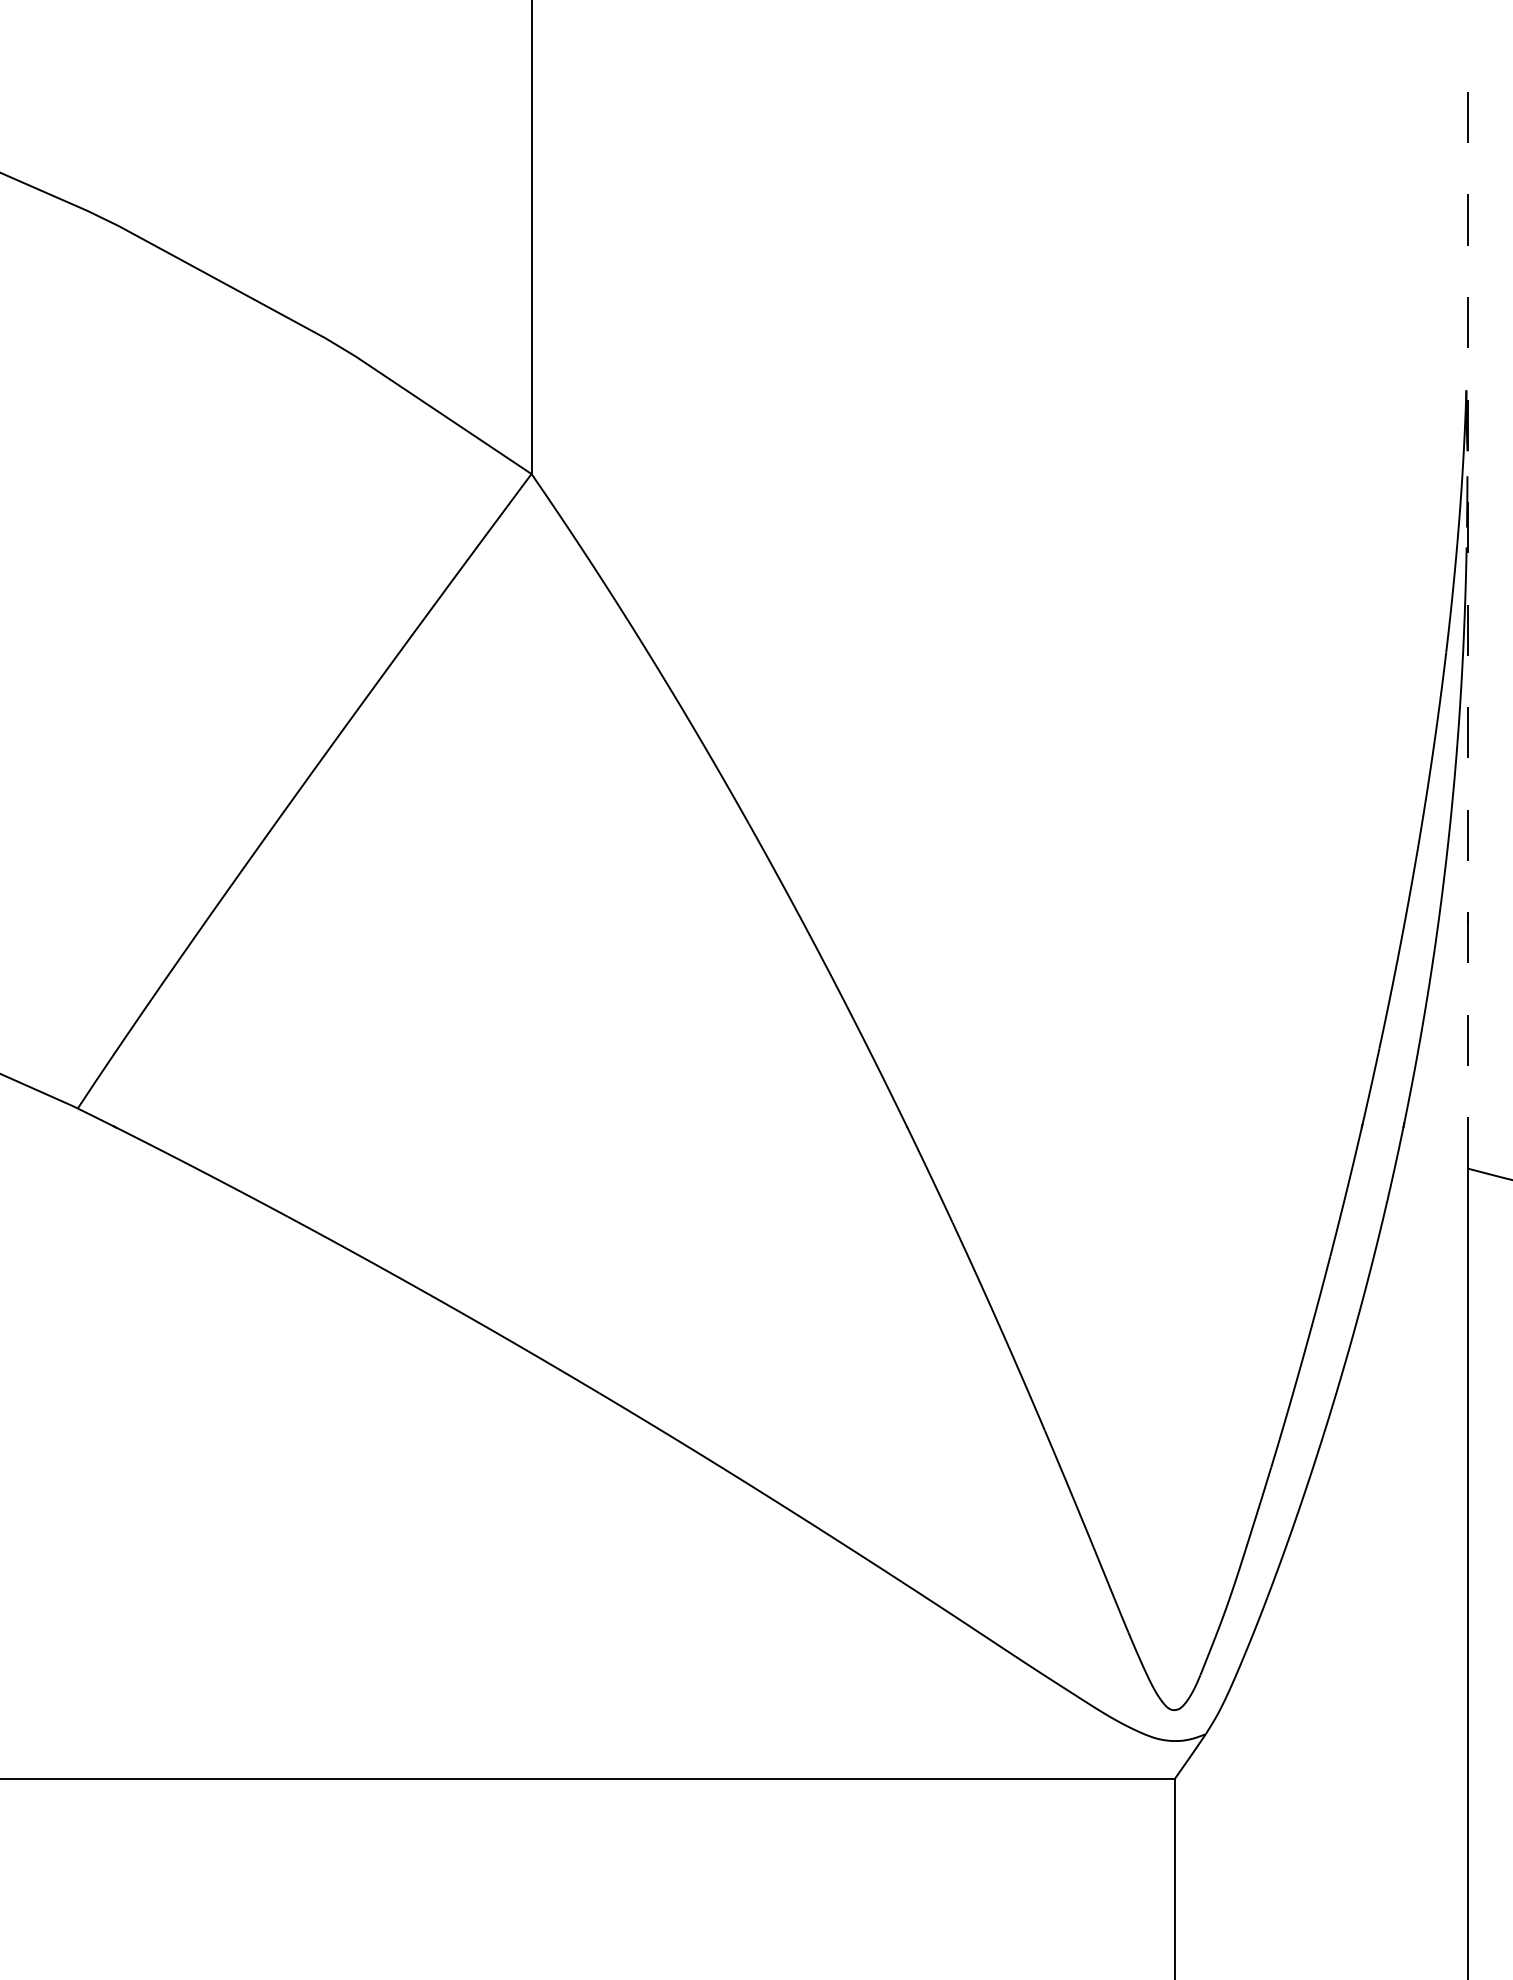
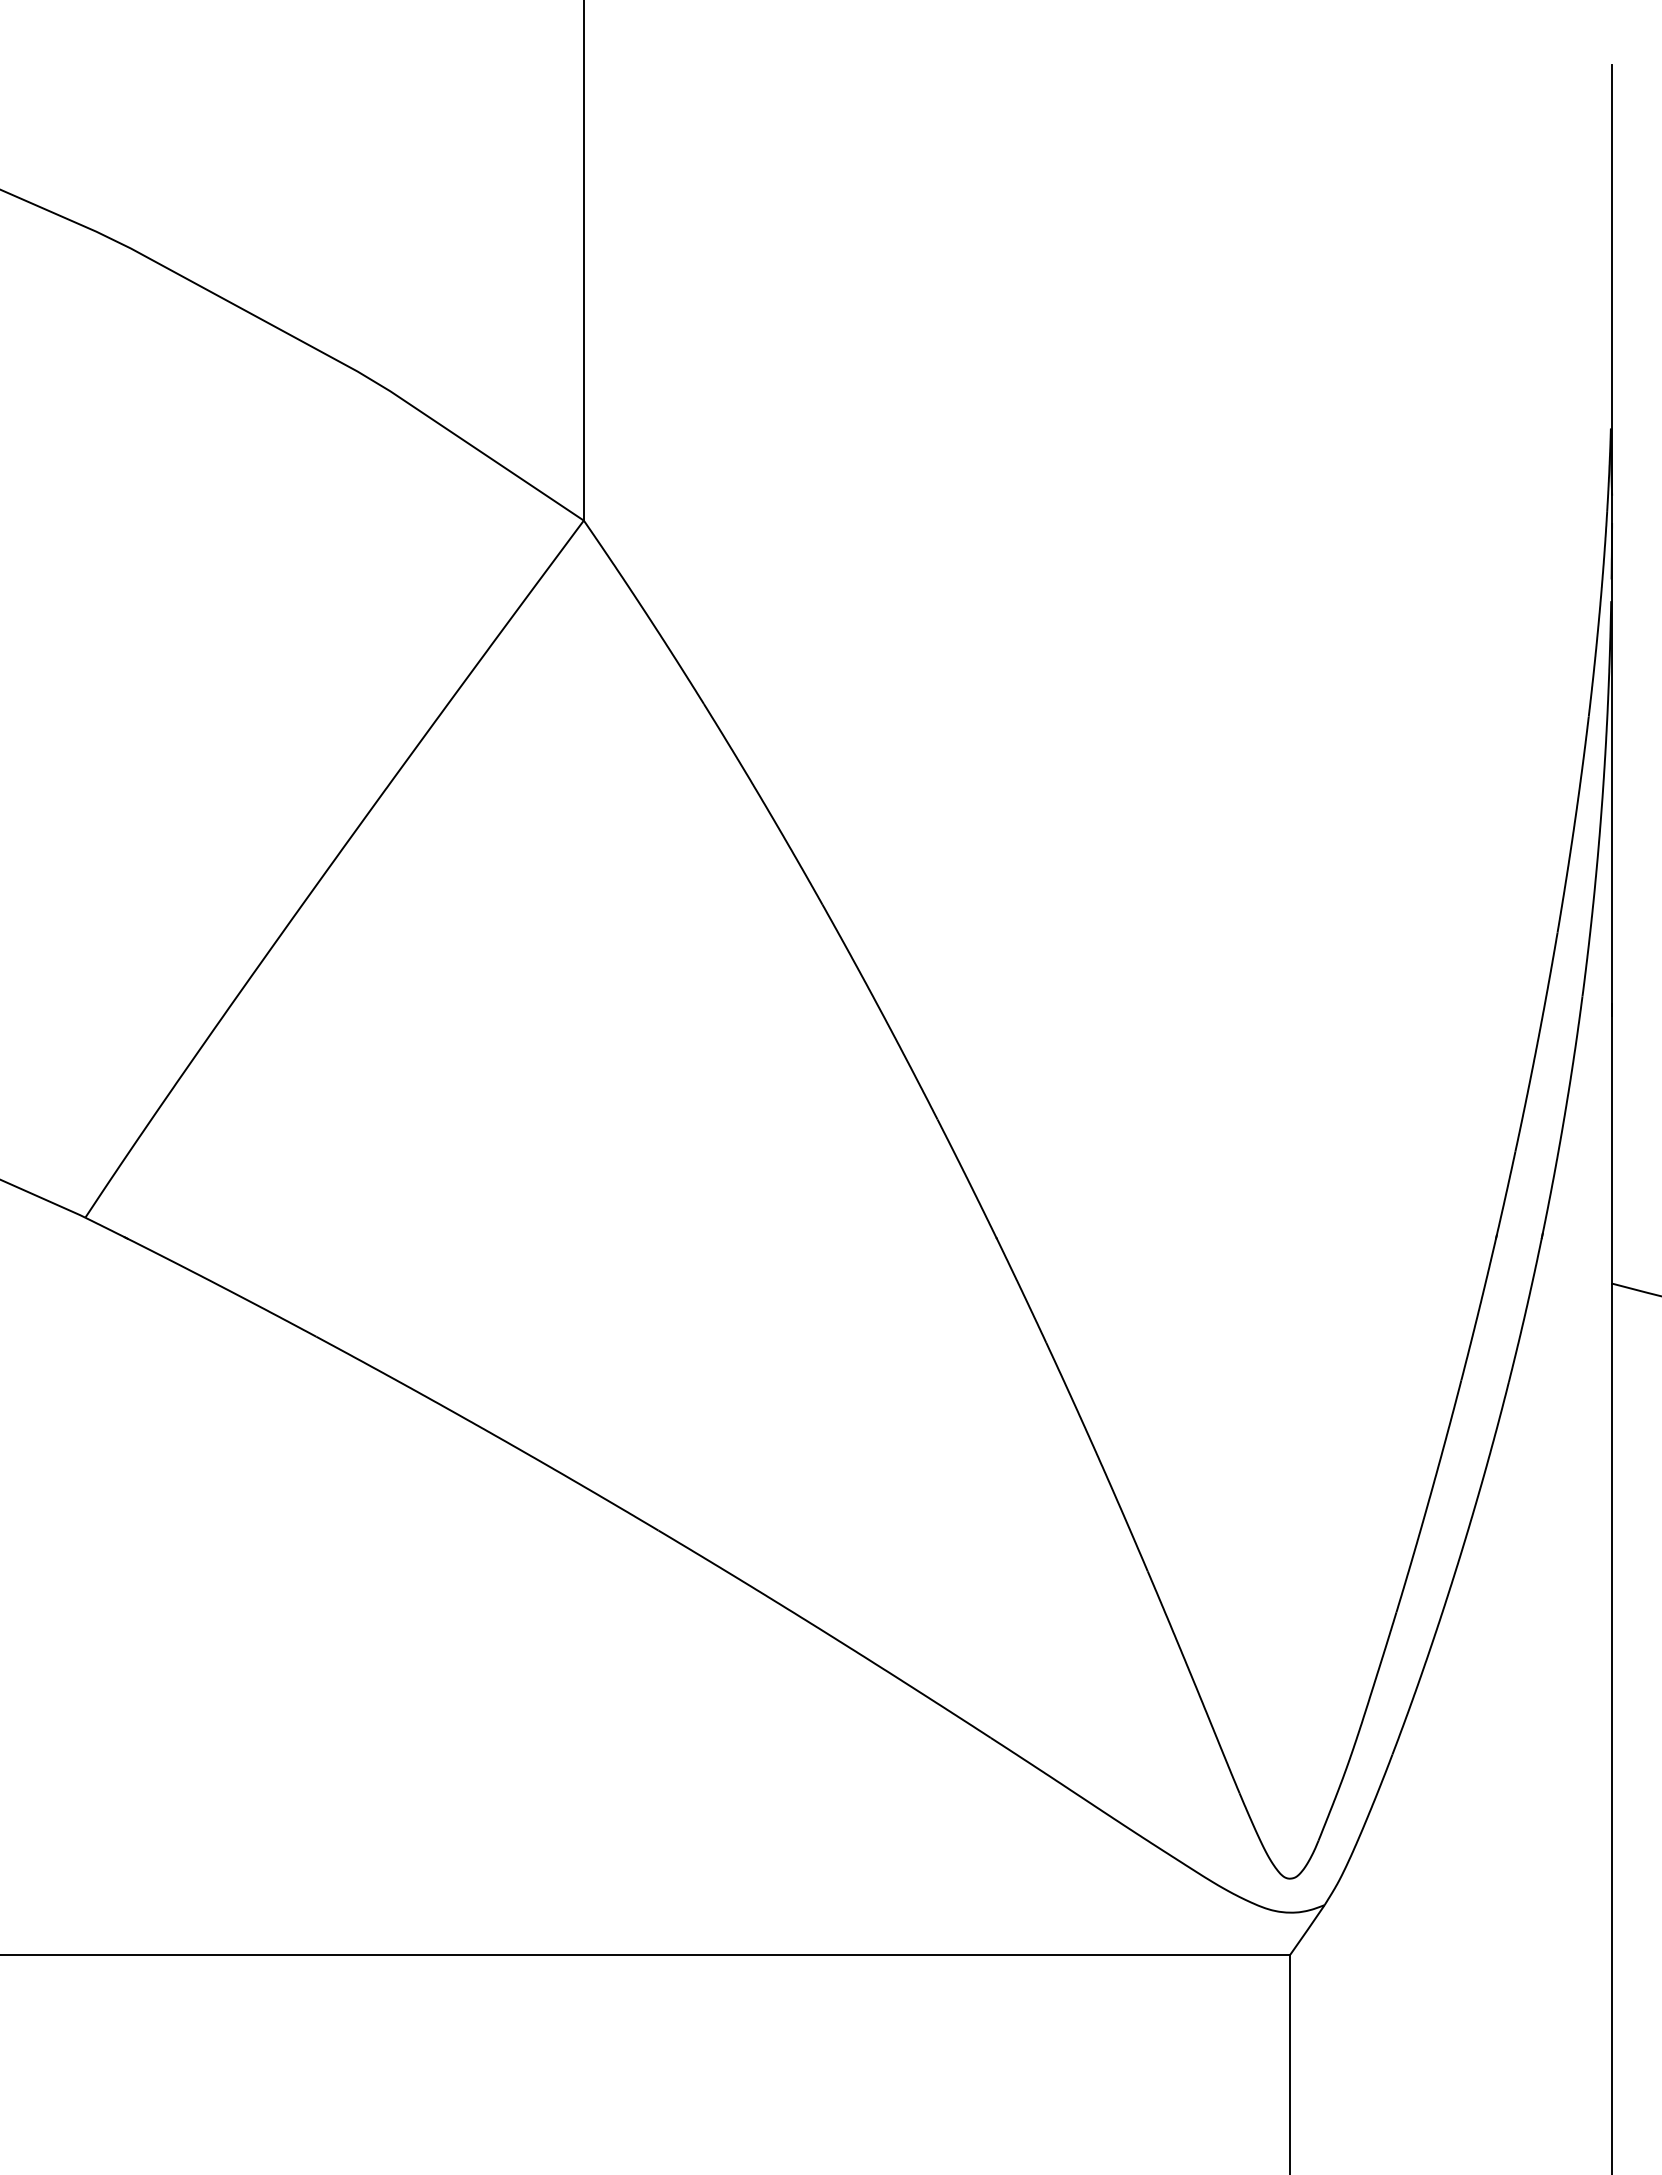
line: (1467, 613) -> (1612, 673), dashed -> solid

